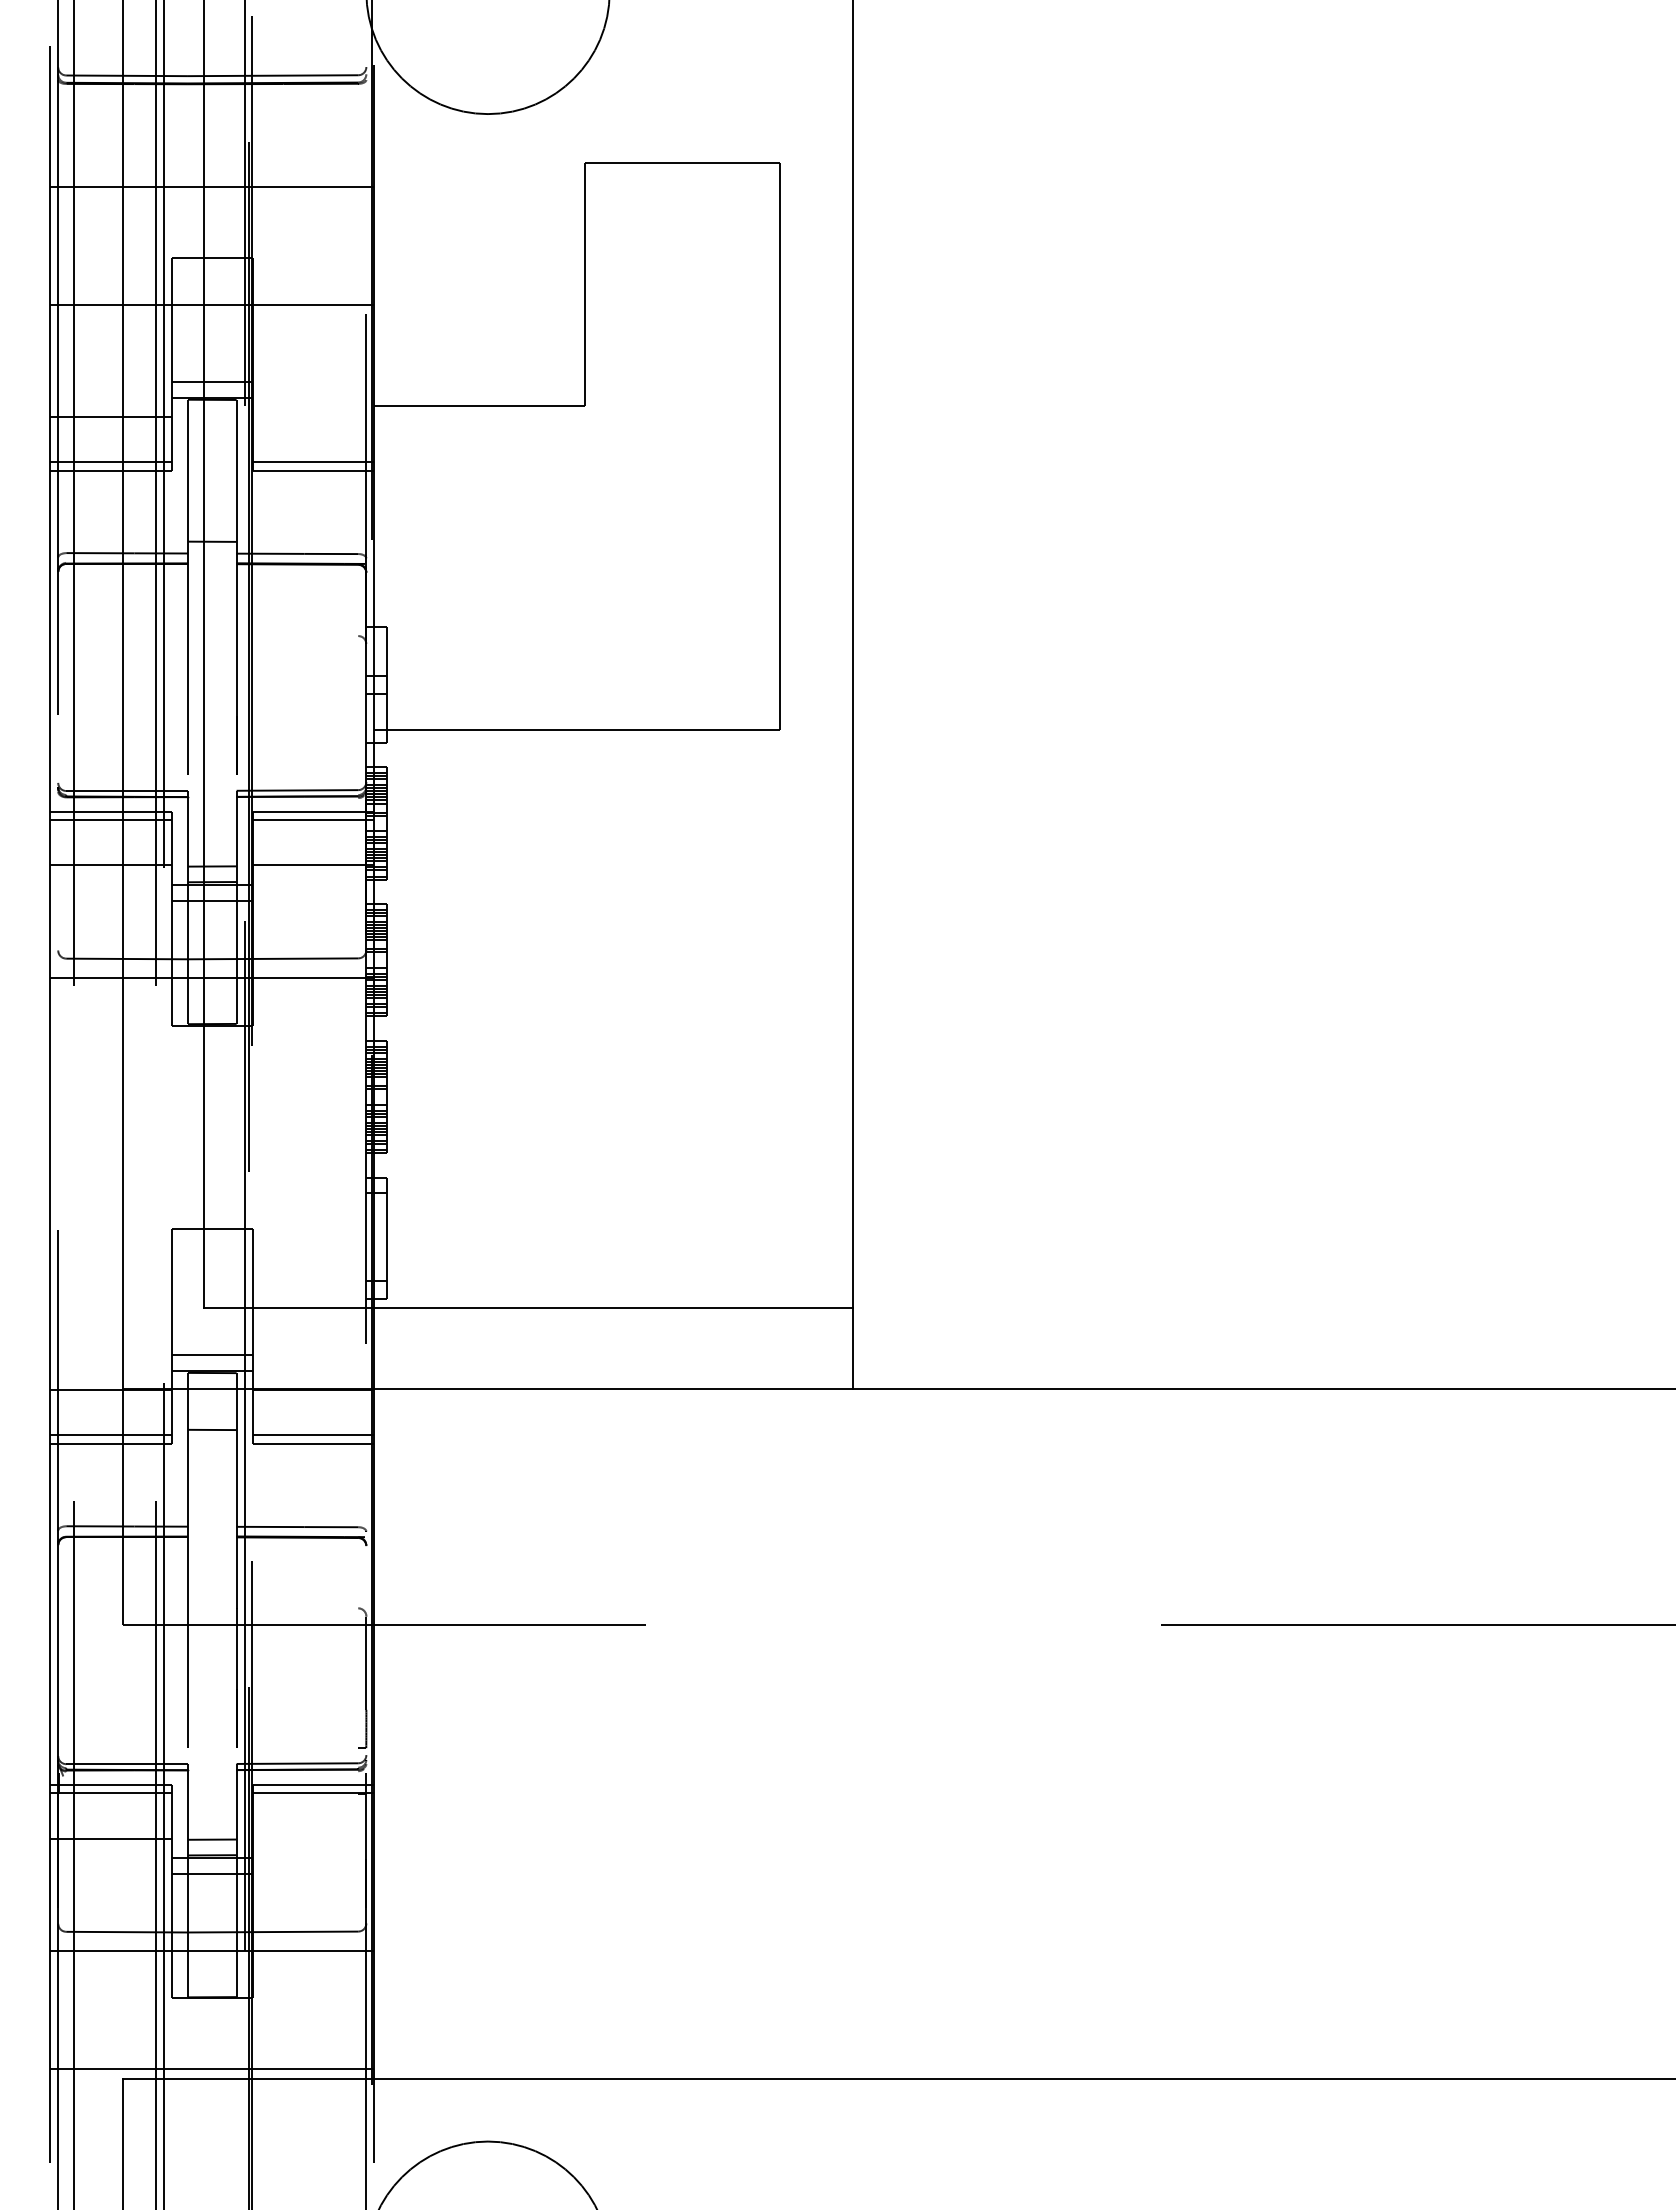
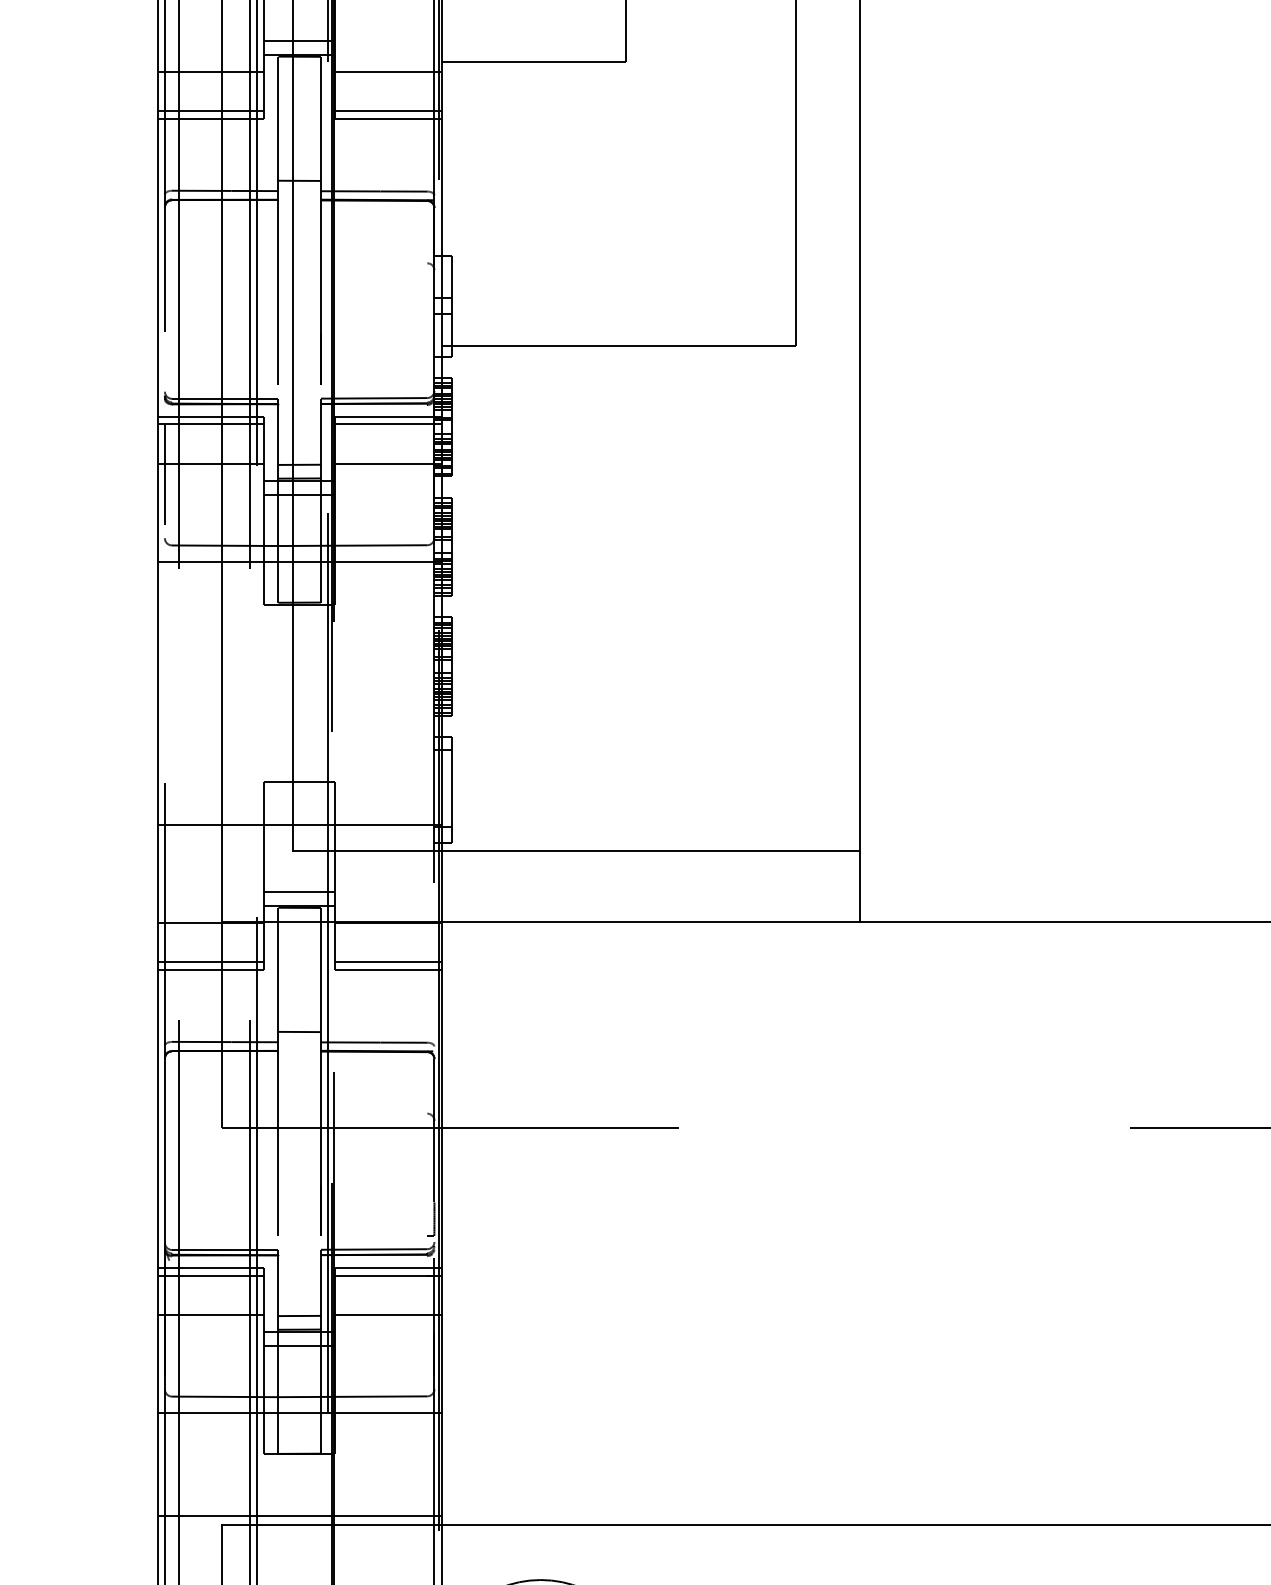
line: (313, 417) -> (388, 72), added
line: (58, 877) -> (165, 474), added
line: (212, 1277) -> (299, 824), added
line: (211, 1429) -> (298, 1031), moved
line: (366, 1580) -> (434, 1089), added
line: (313, 1838) -> (388, 1314), added

